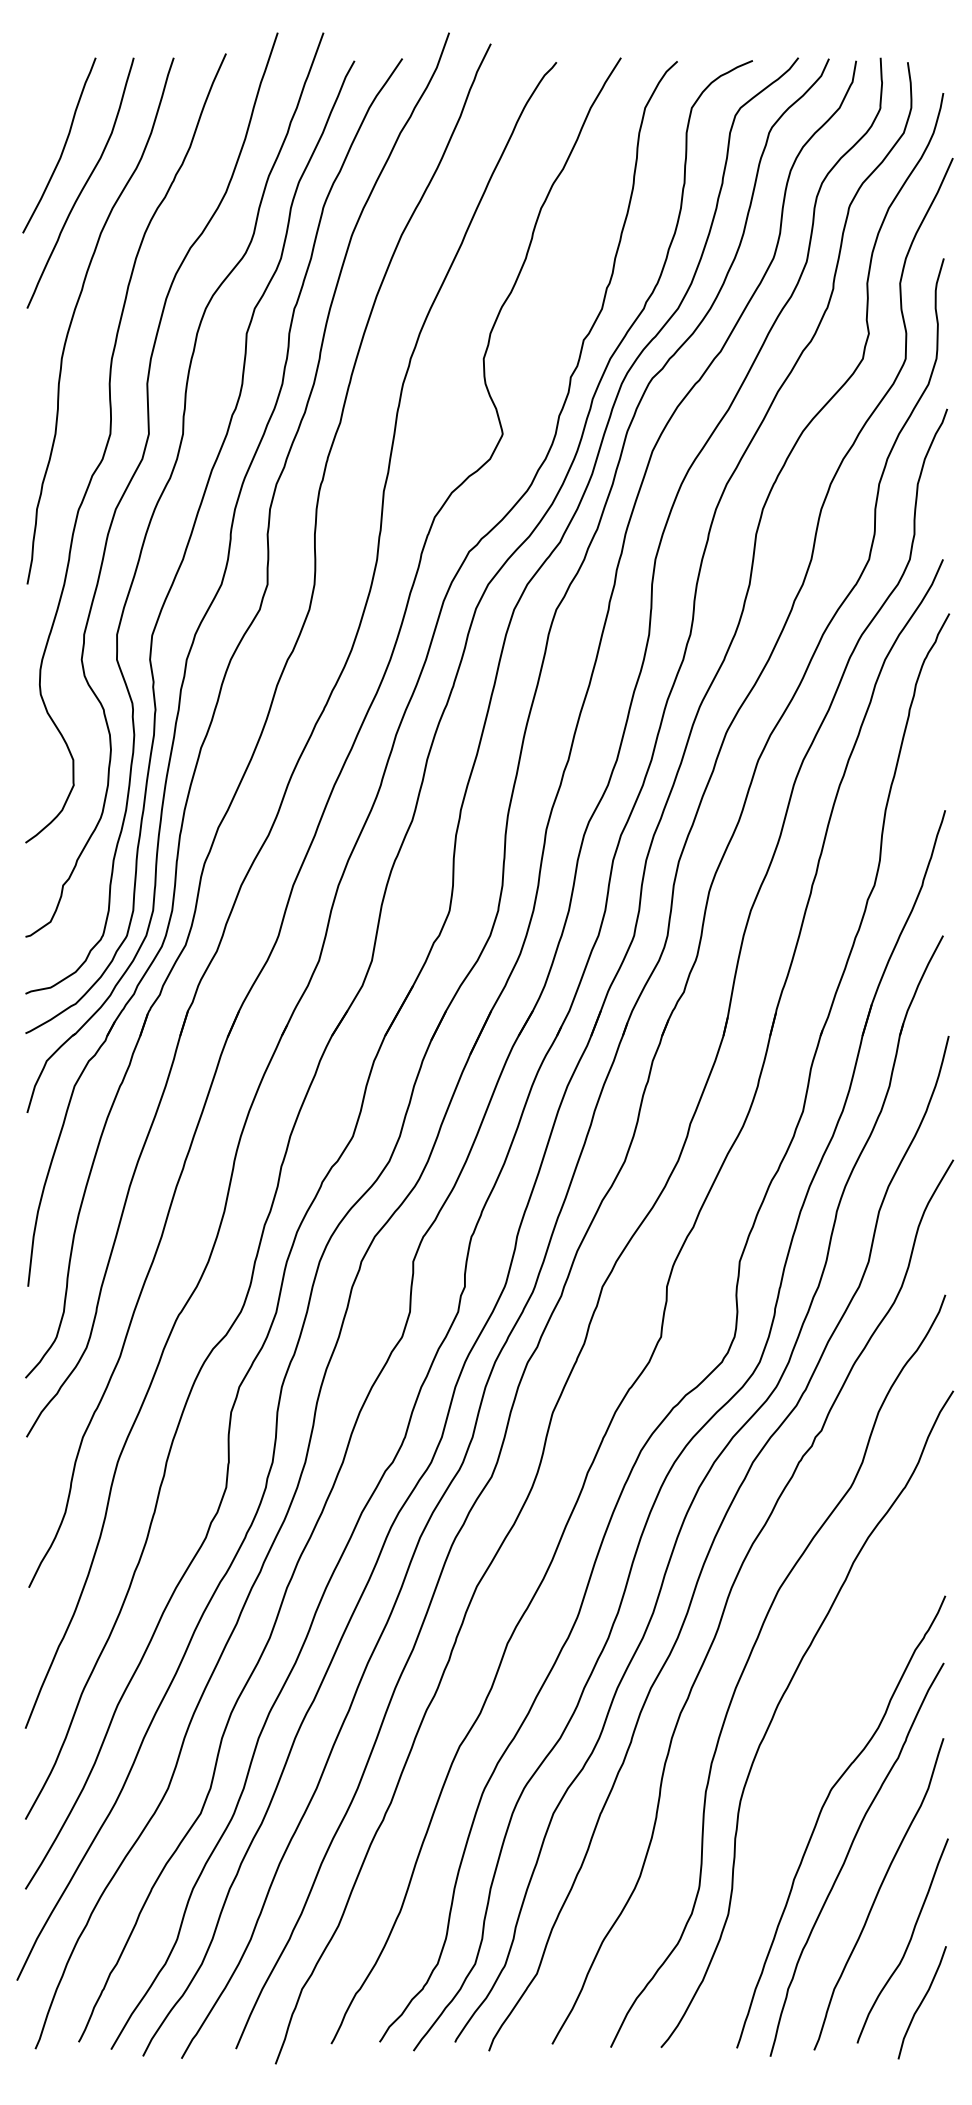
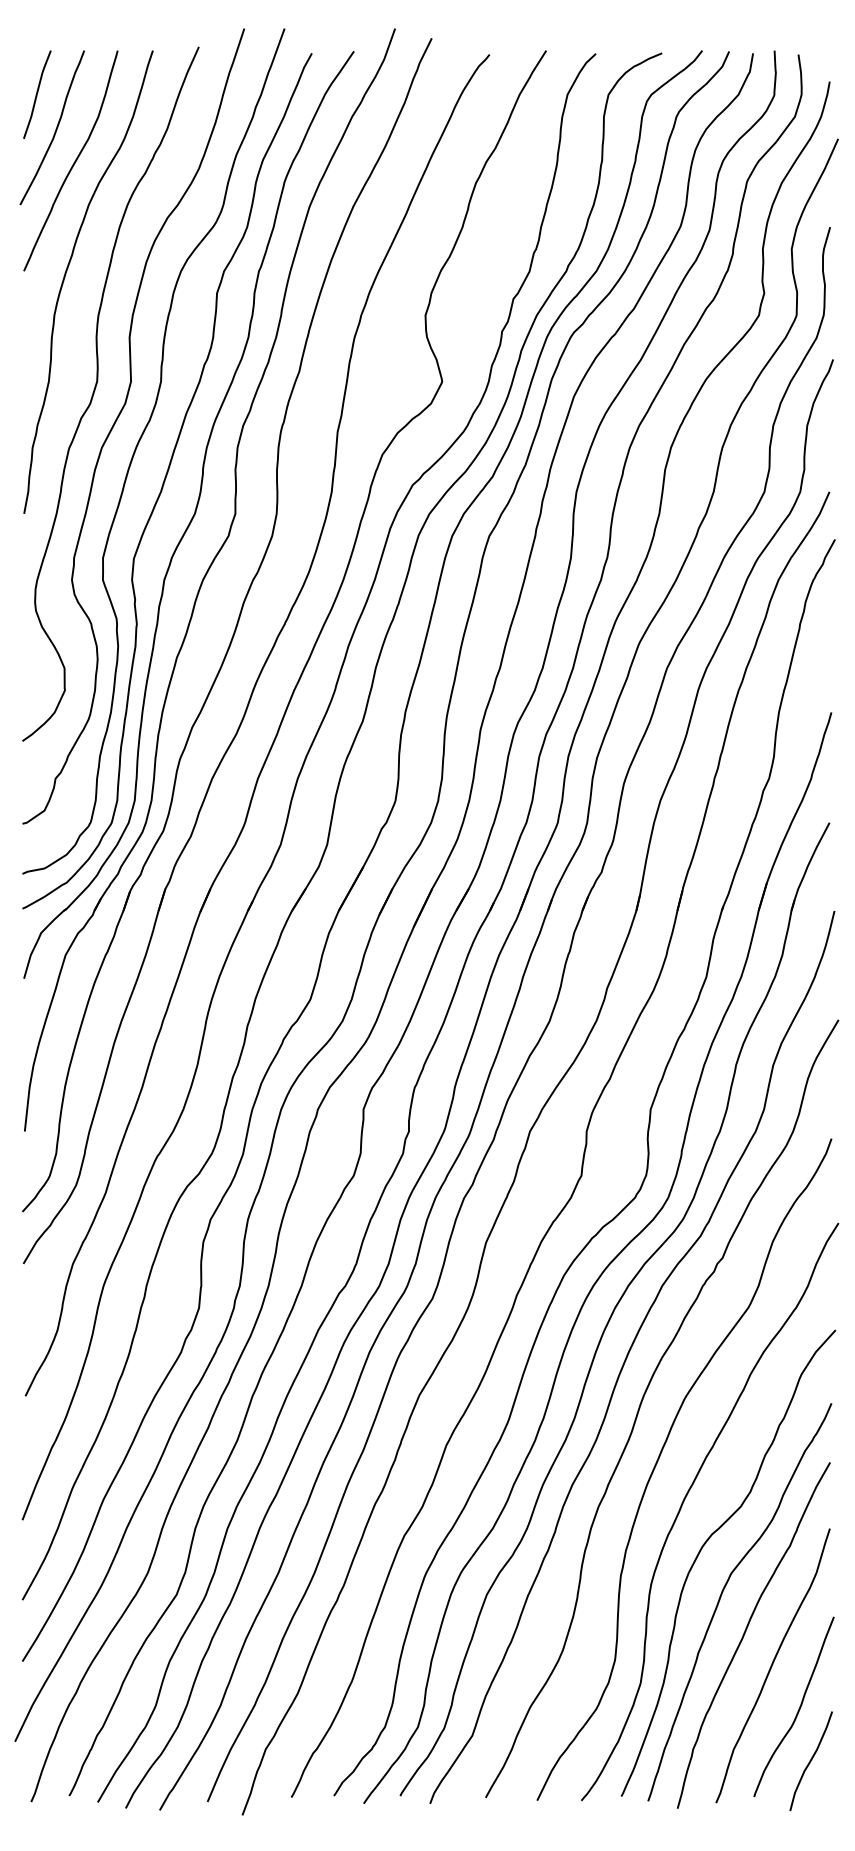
curve: (42, 107) -> (37, 94), added
curve: (800, 1758) -> (704, 1546), added

